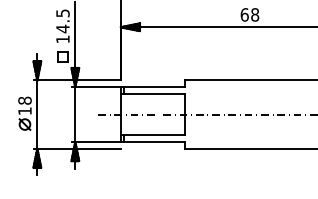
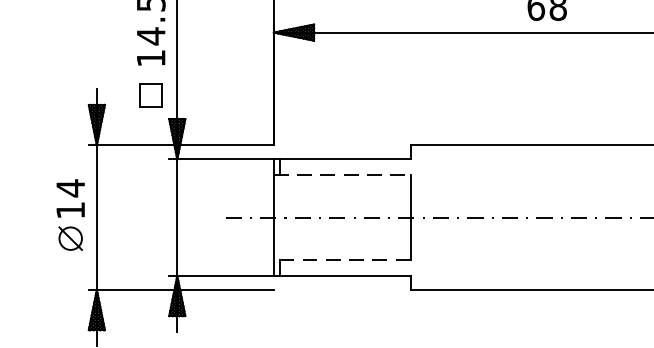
line: (153, 94) -> (342, 175), solid -> dashed
text: (24, 100) -> (69, 187), 18 -> 14
line: (152, 134) -> (340, 259), solid -> dashed

